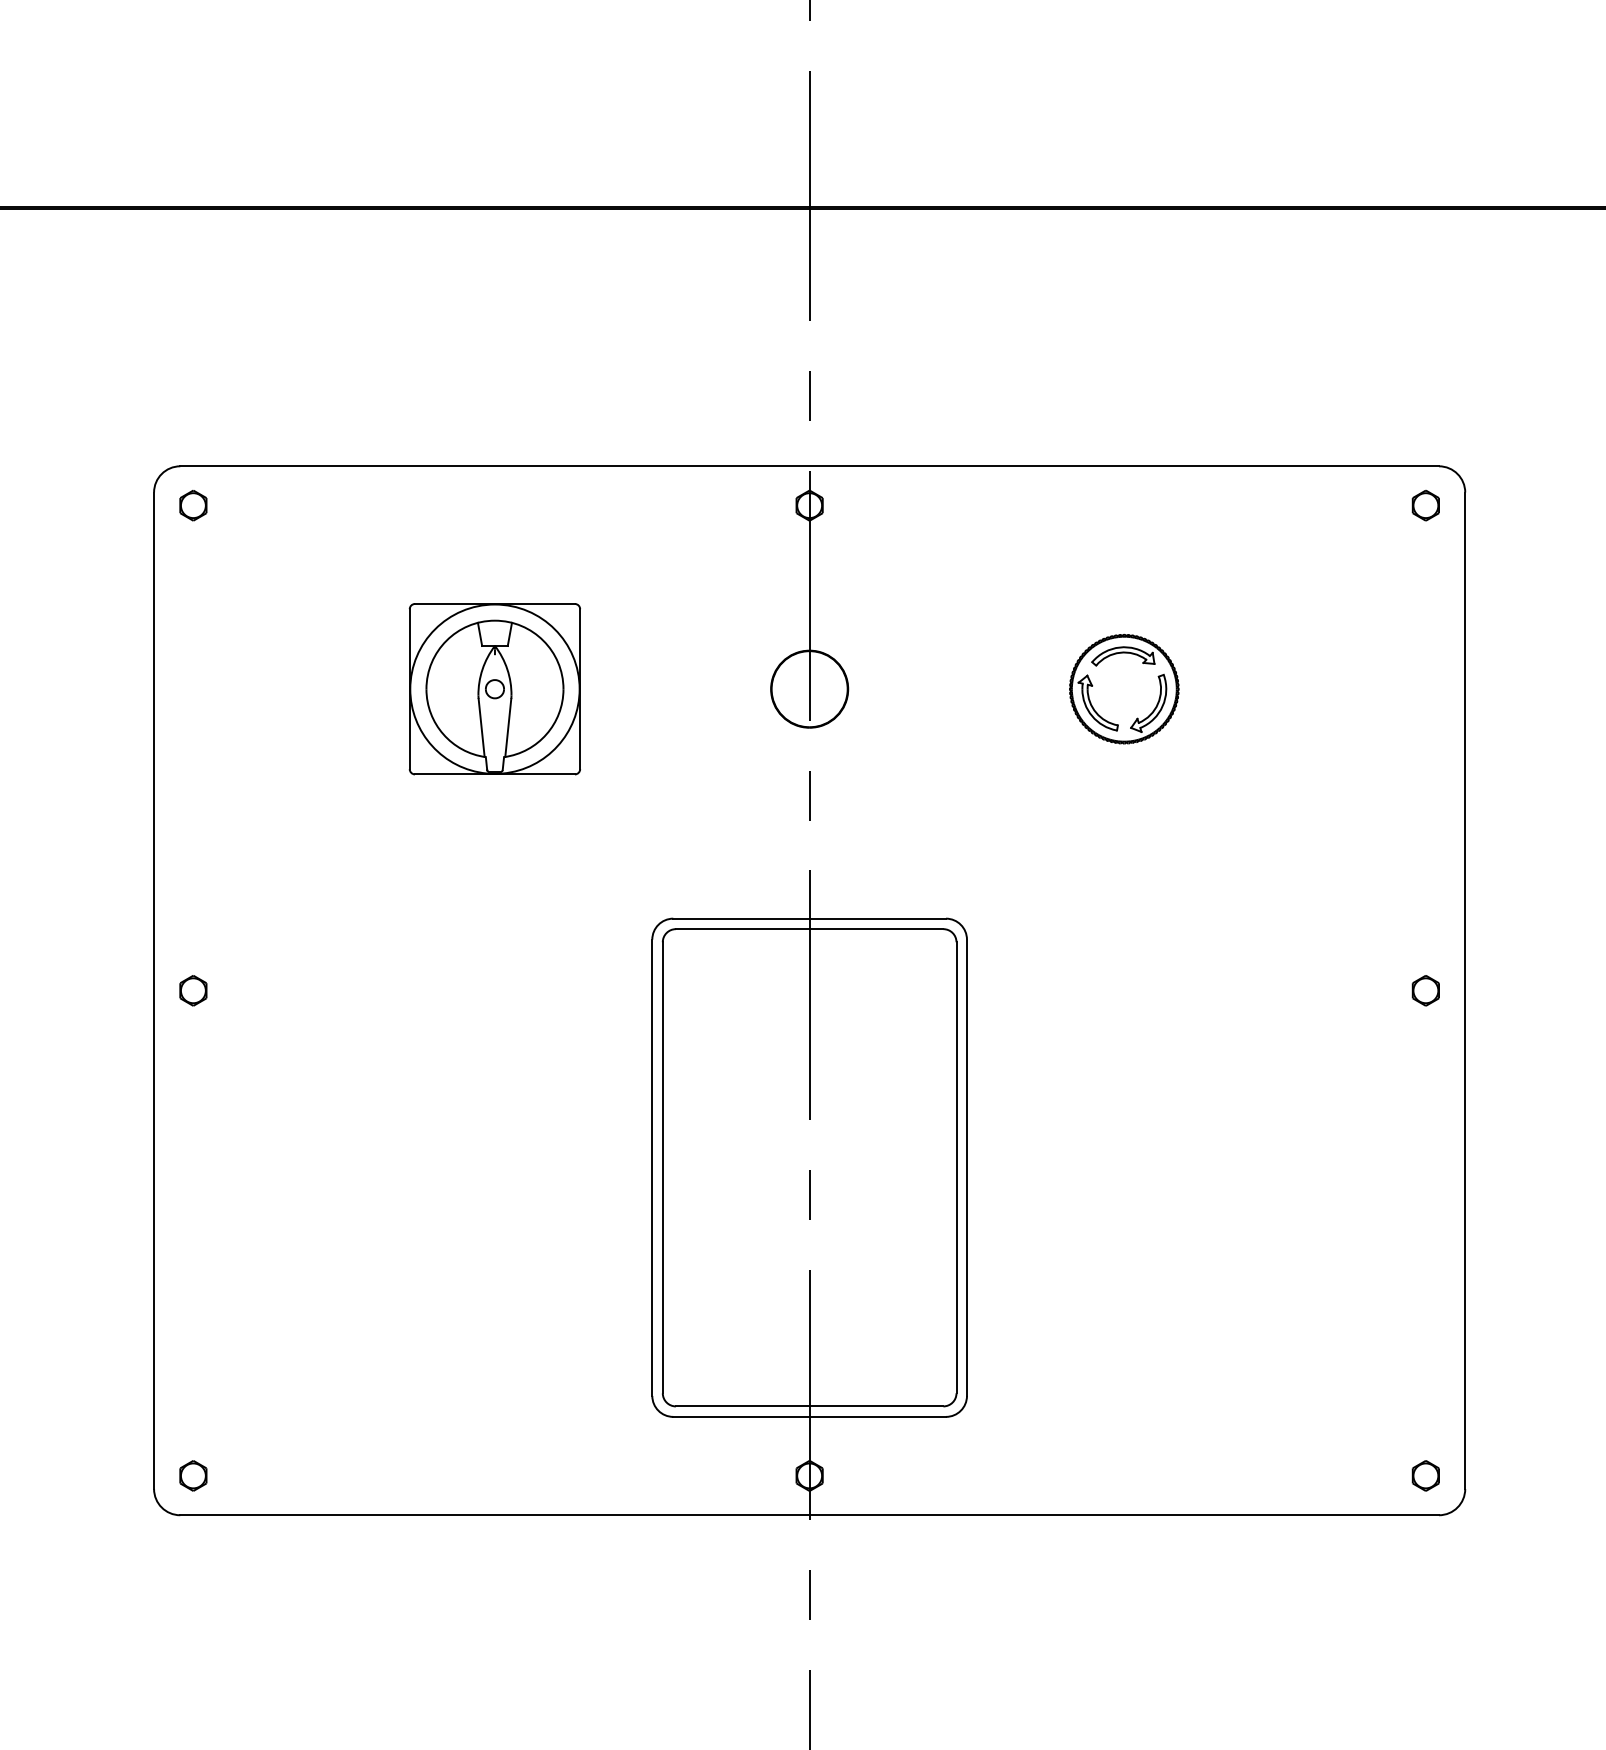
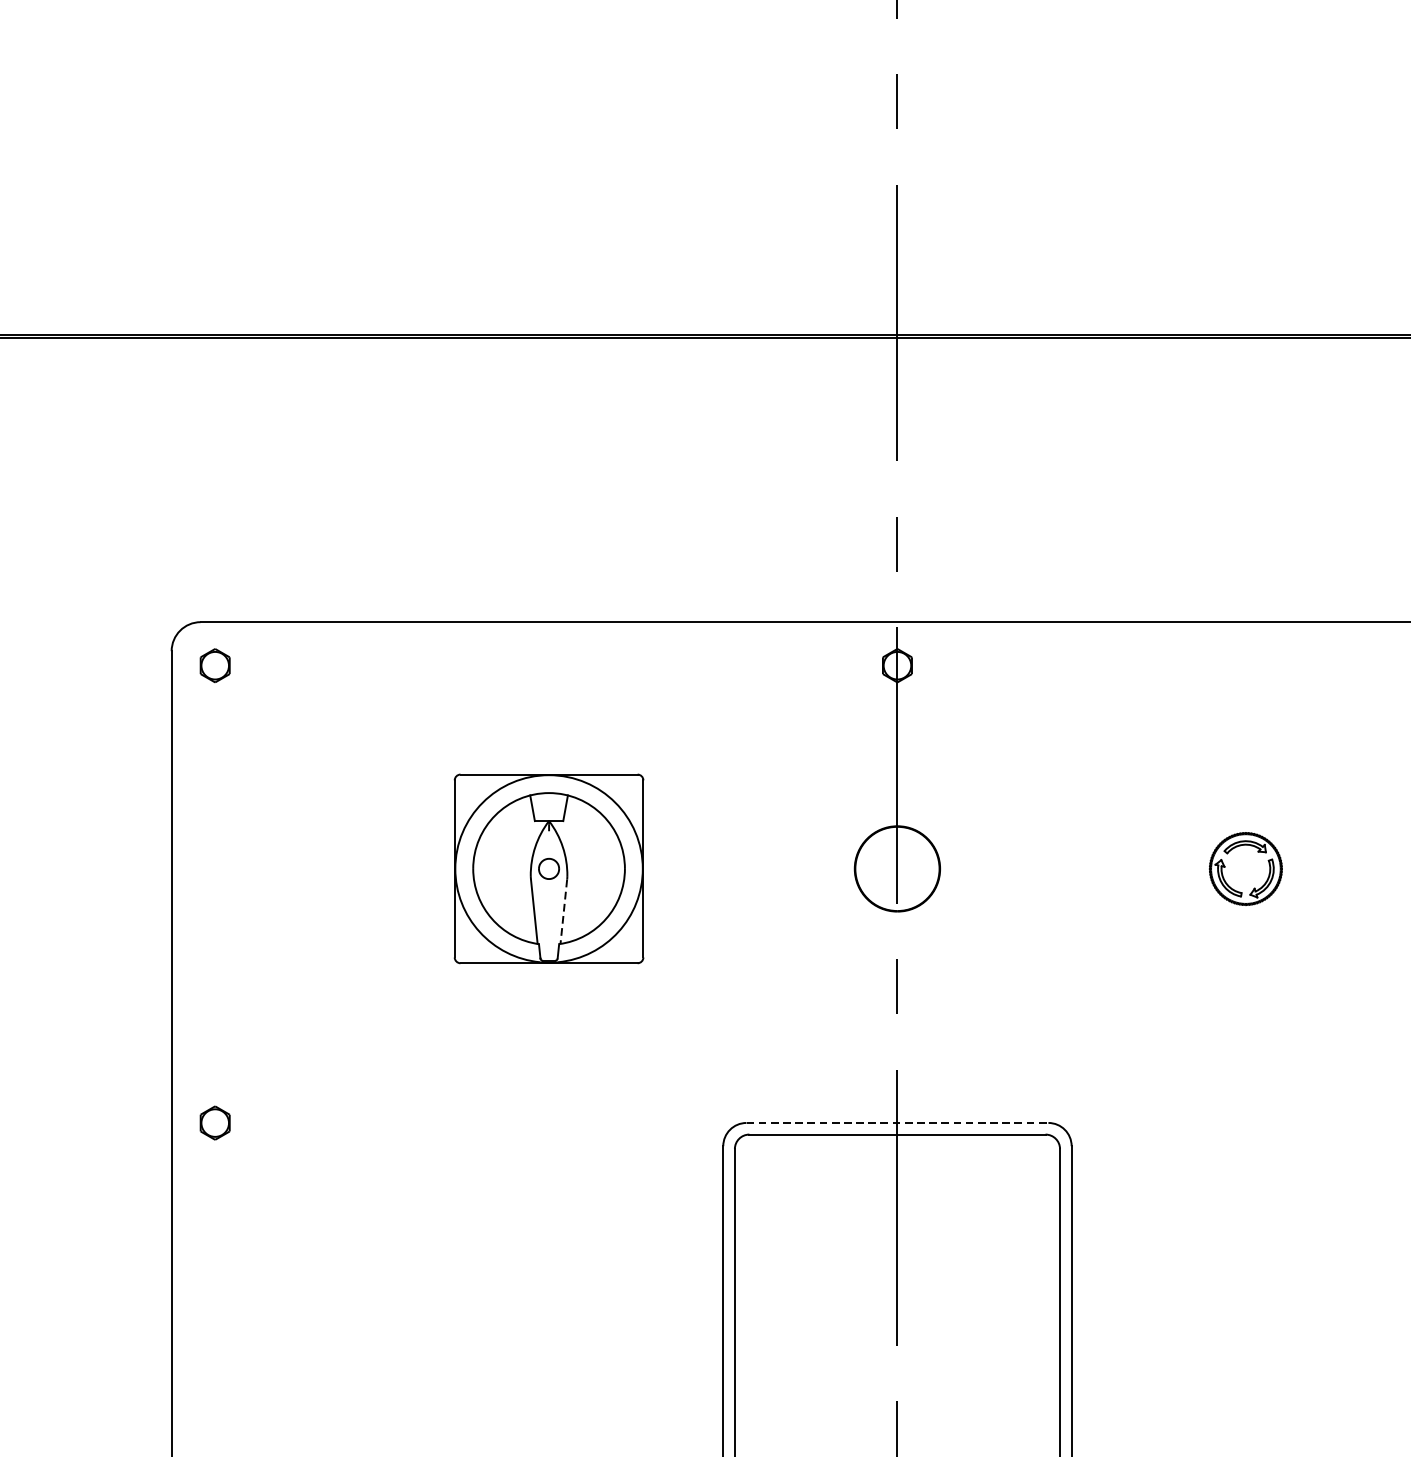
part: (1124, 689) -> (1246, 869), size x0.6
line: (508, 728) -> (564, 912), solid -> dashed
line: (810, 918) -> (898, 1122), solid -> dashed
part: (193, 990) -> (215, 1122), moved

